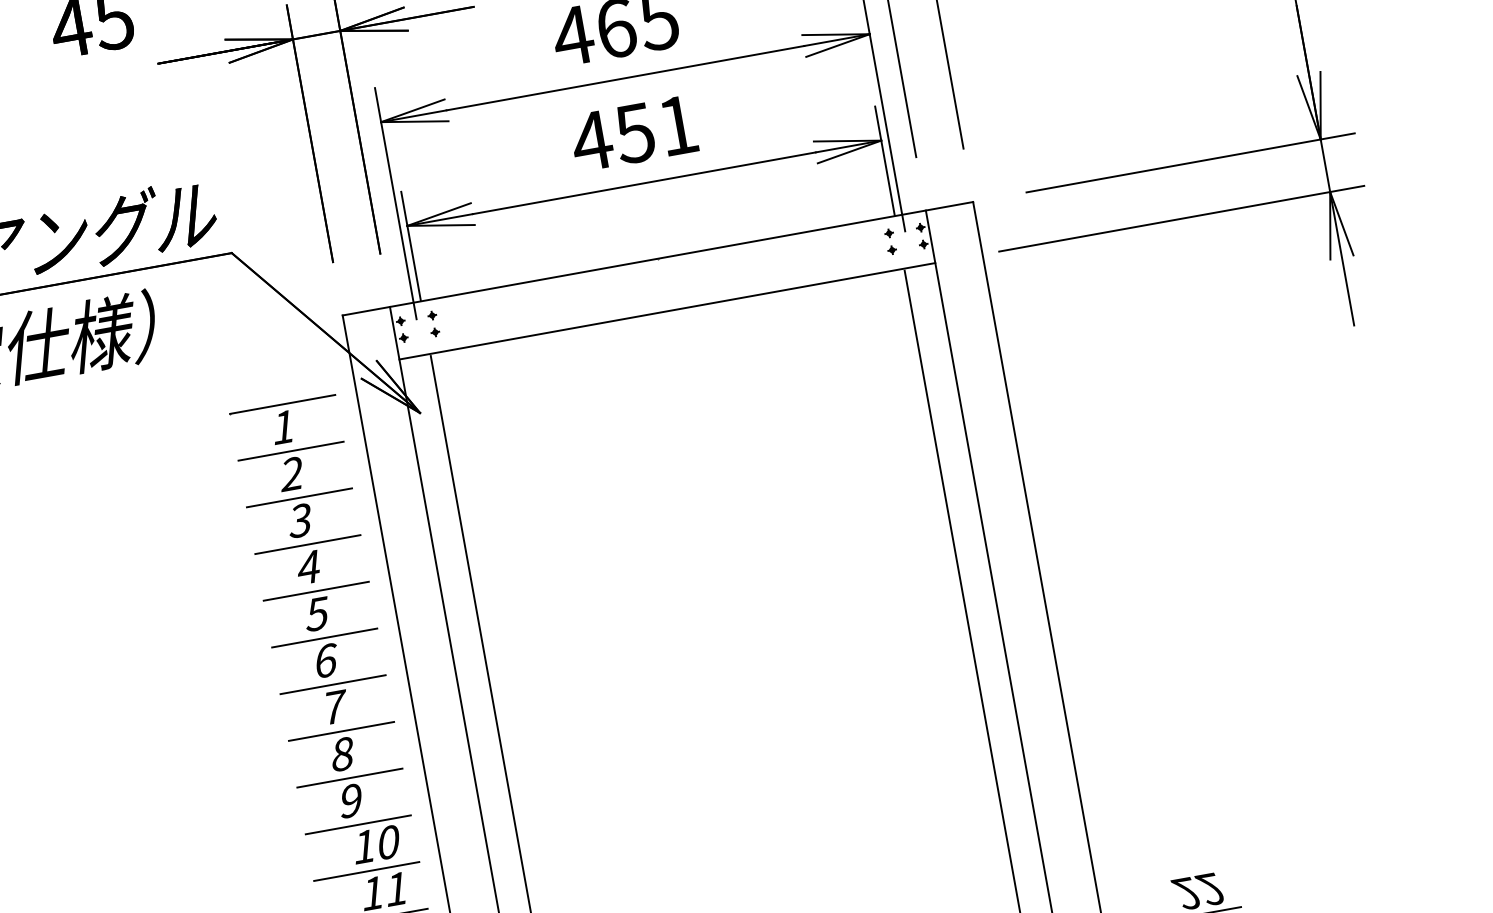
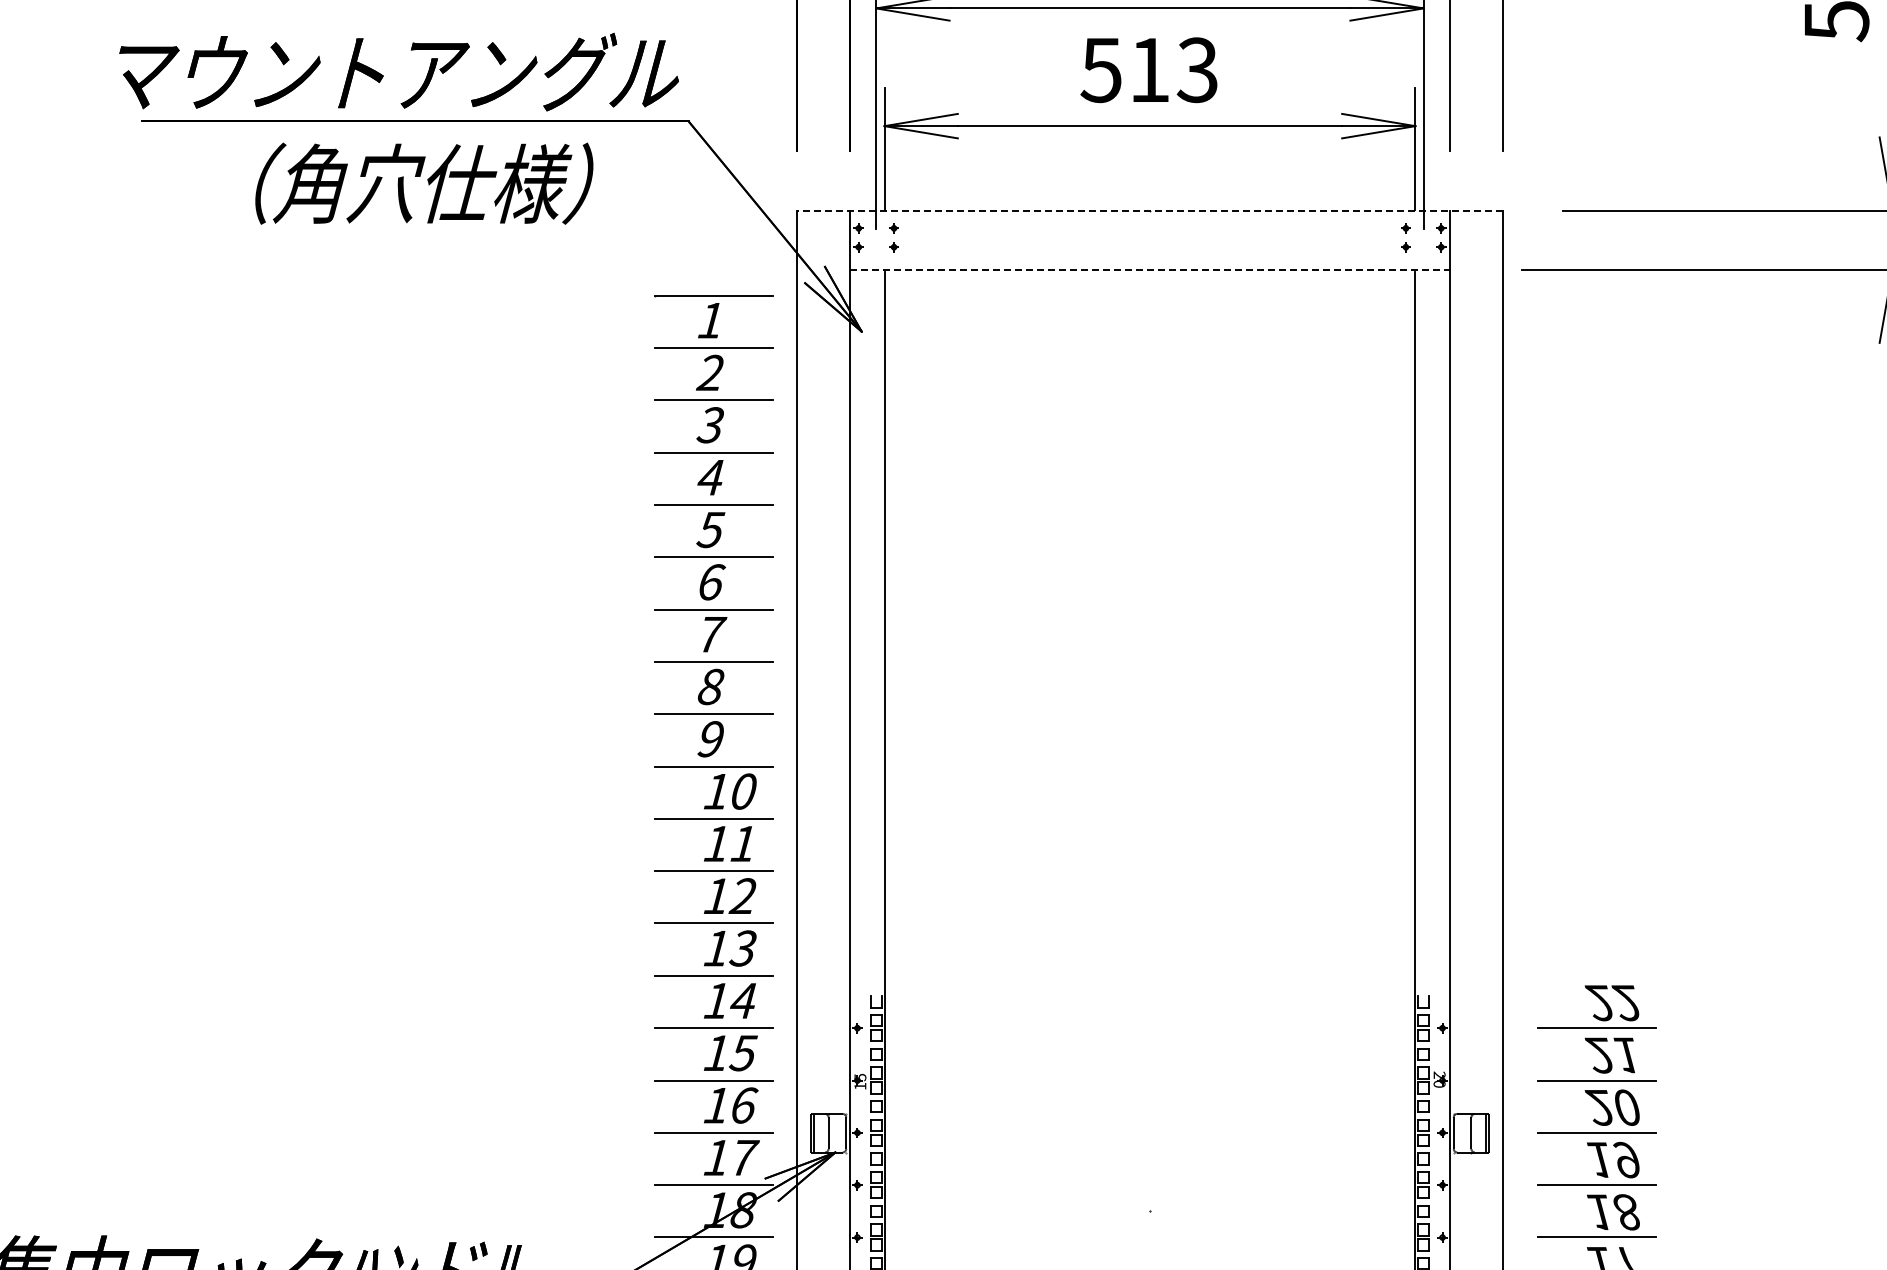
text: (634, 133) -> (1148, 70), 451 -> 513
line: (657, 258) -> (1149, 210), solid -> dashed
line: (667, 311) -> (1150, 269), solid -> dashed

